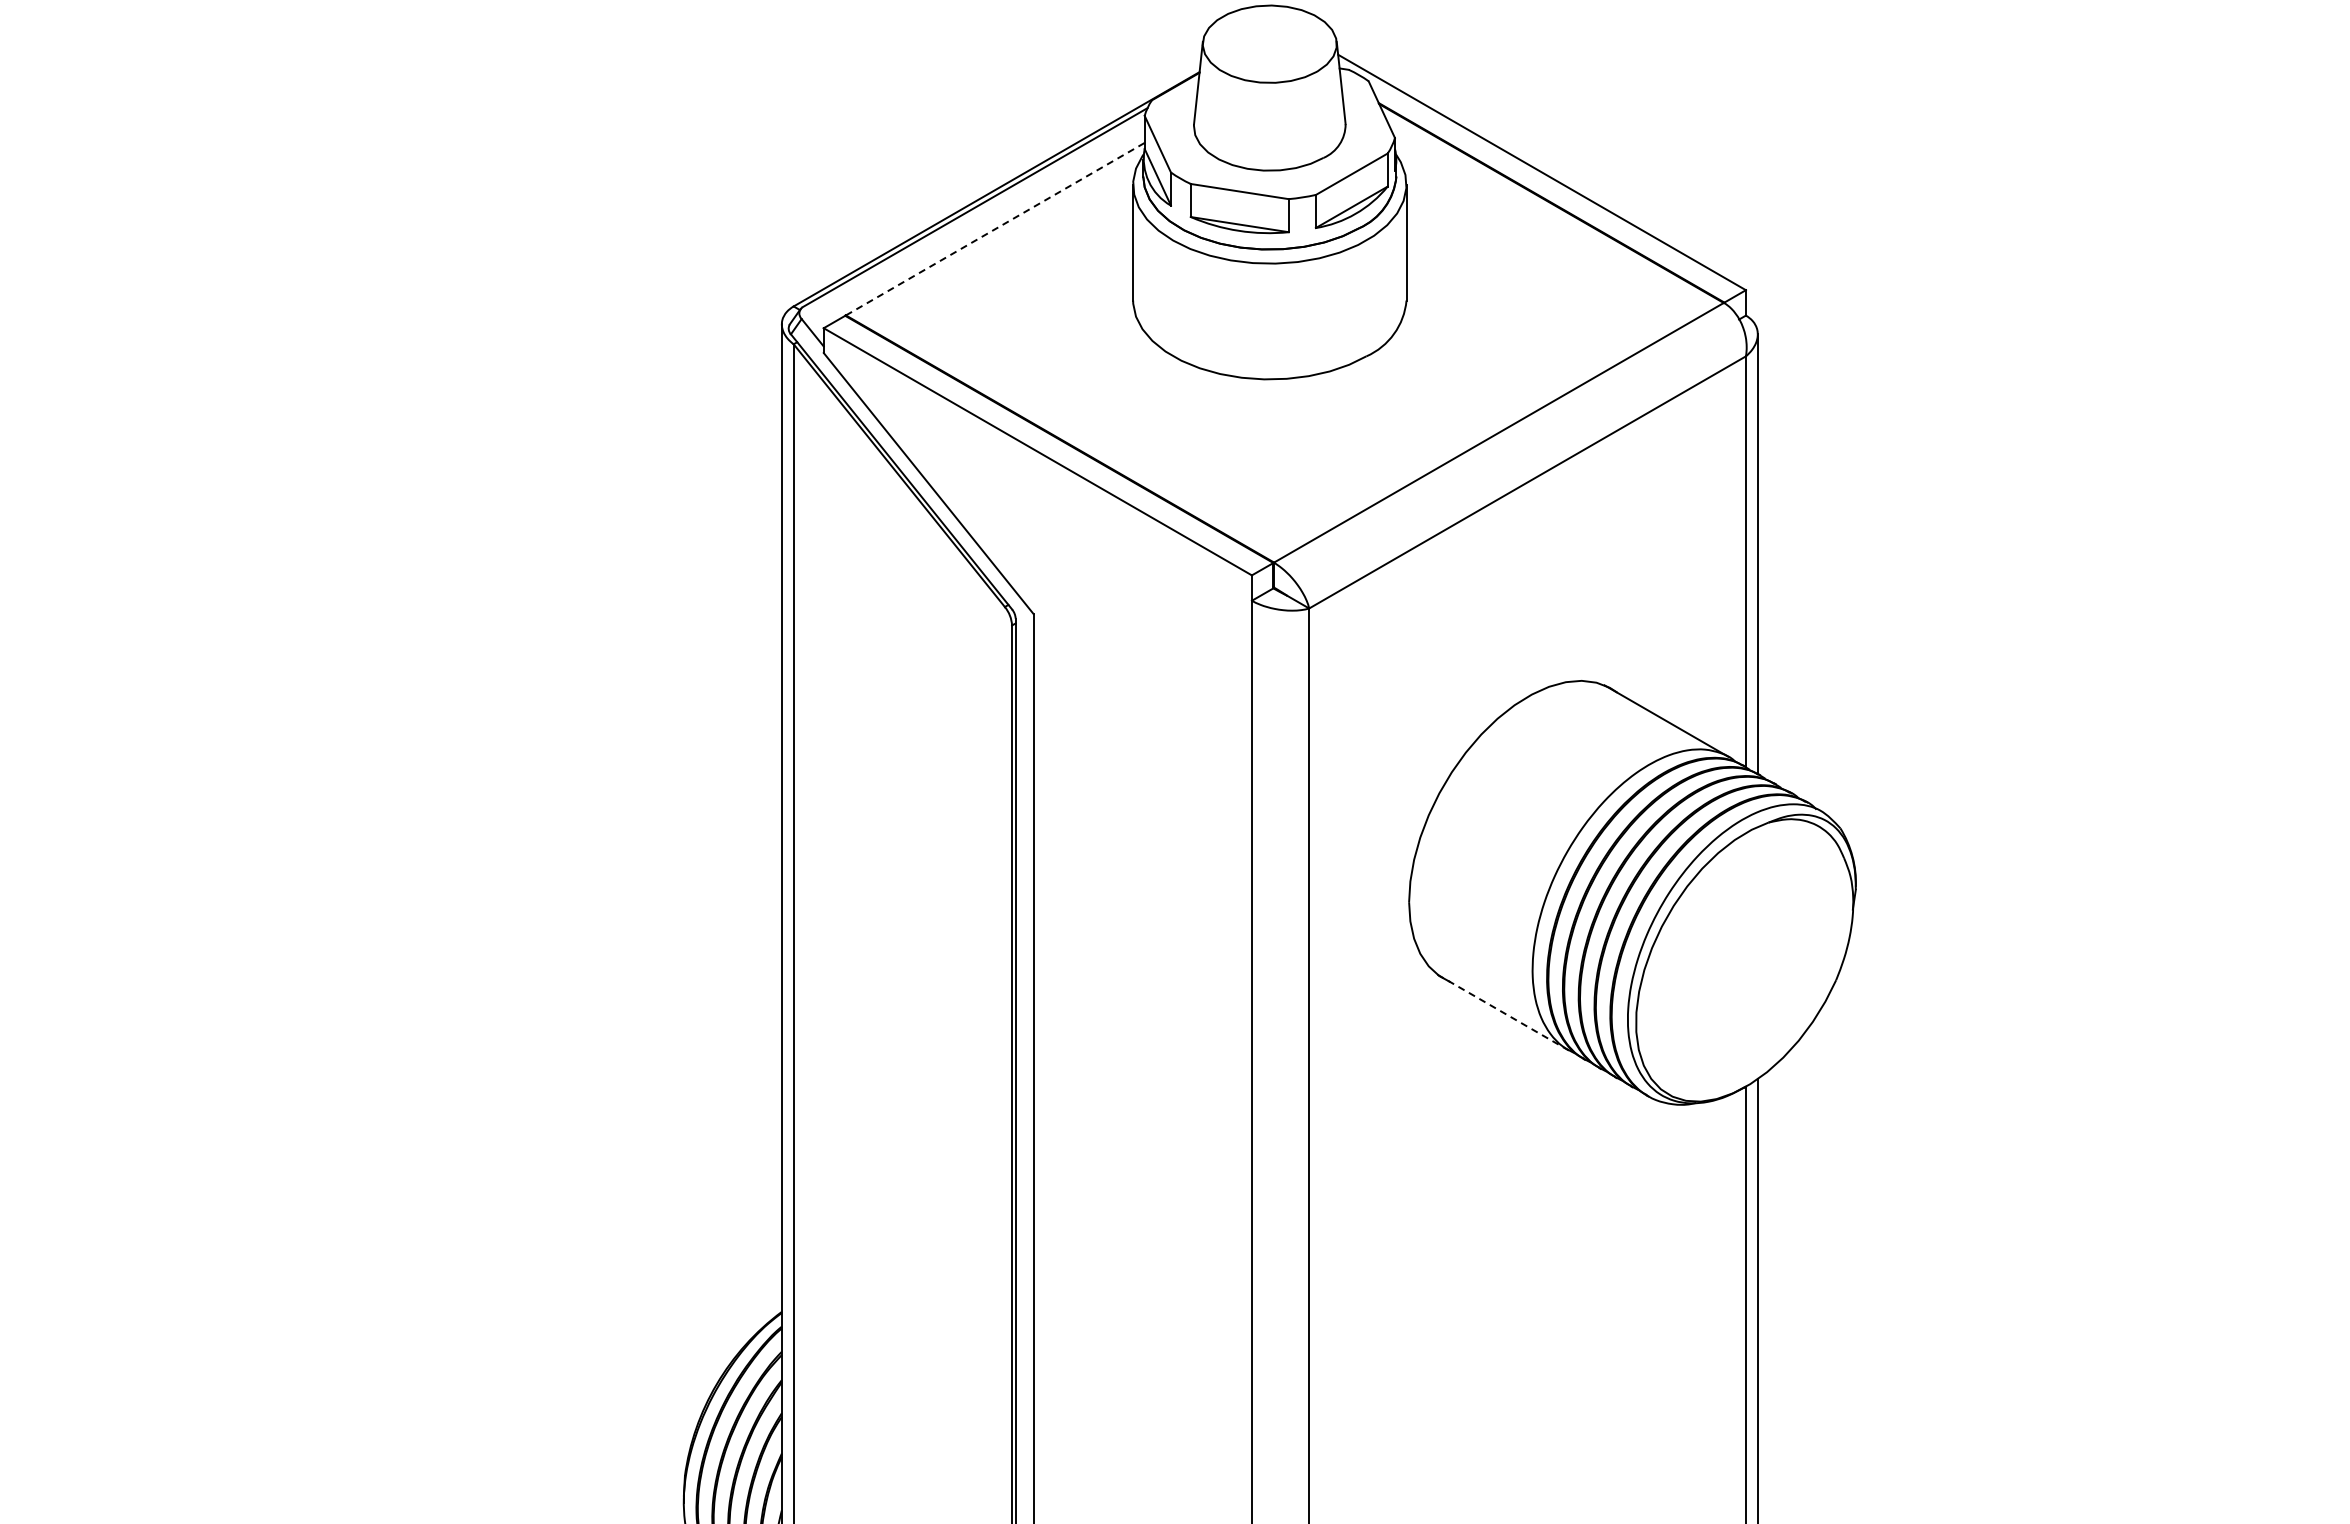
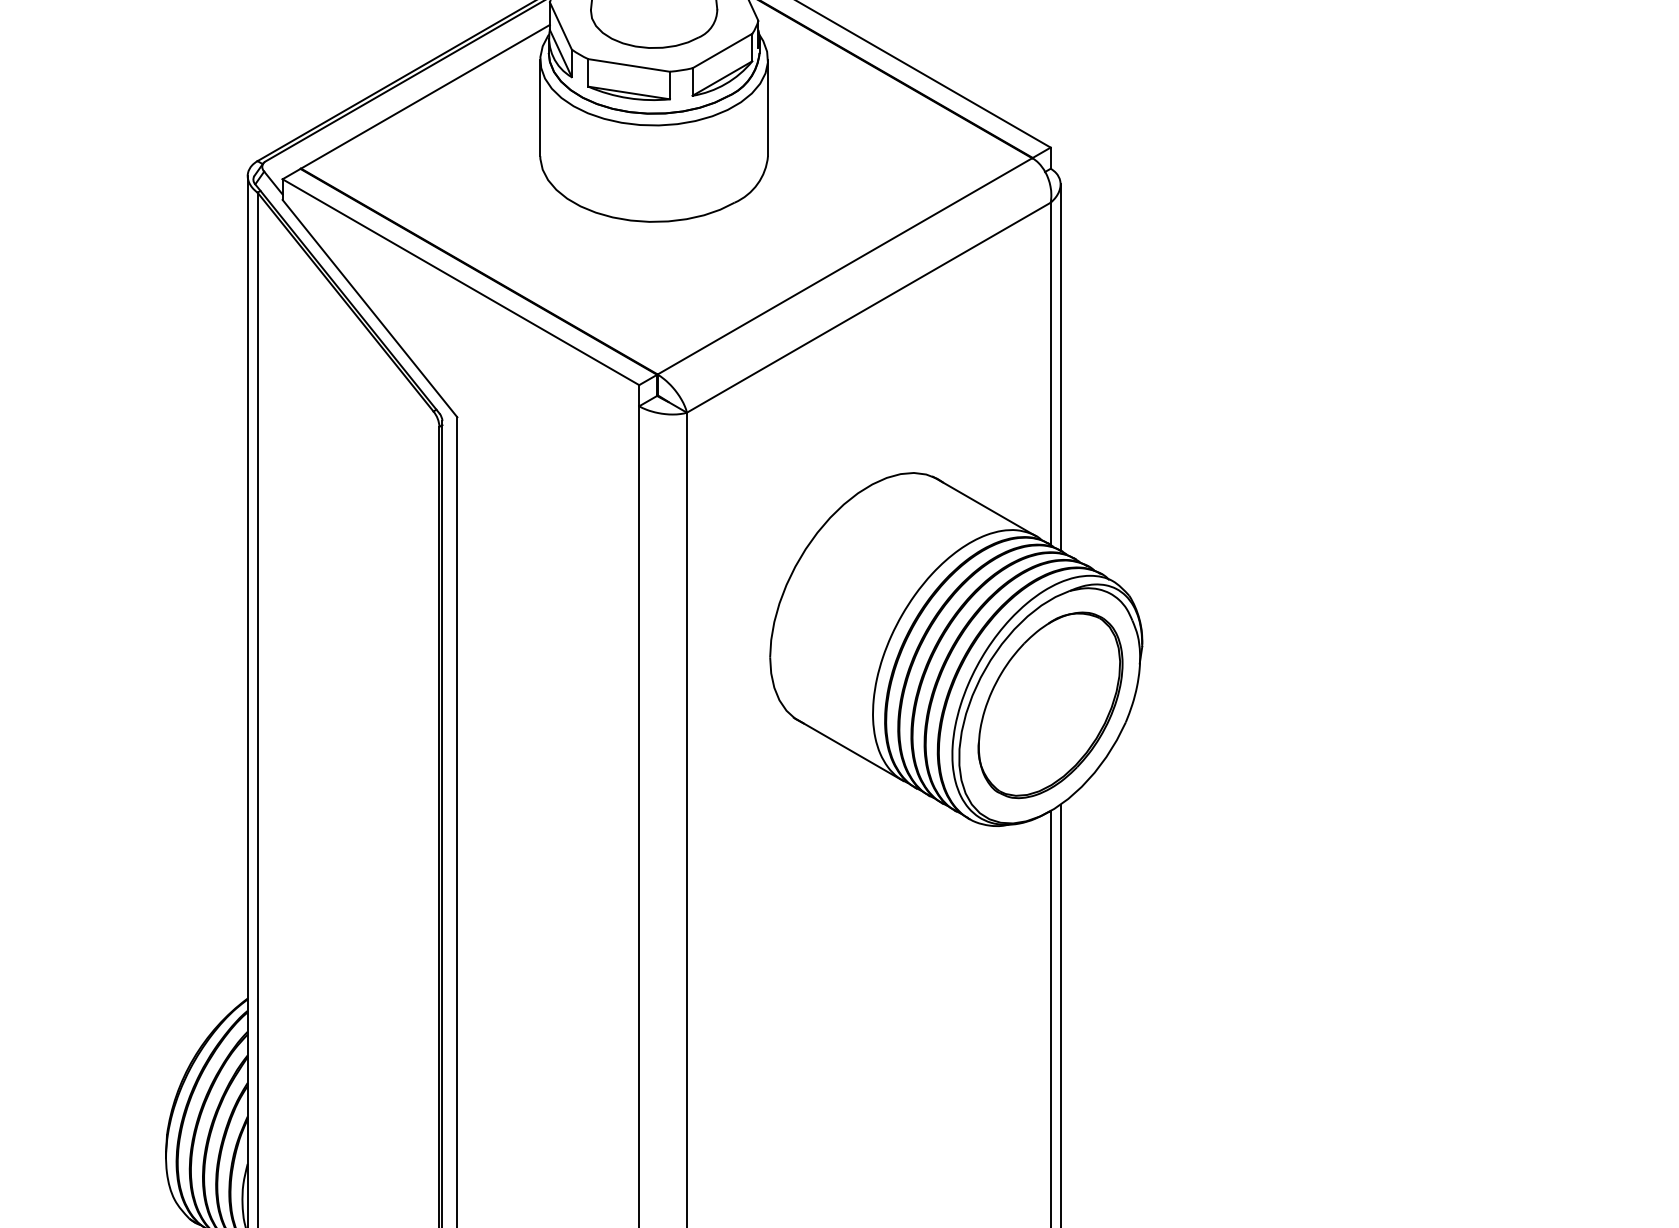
line: (995, 228) -> (425, 96), dashed -> solid
part: (1745, 959) -> (1050, 705), added
line: (1503, 1012) -> (848, 749), dashed -> solid

